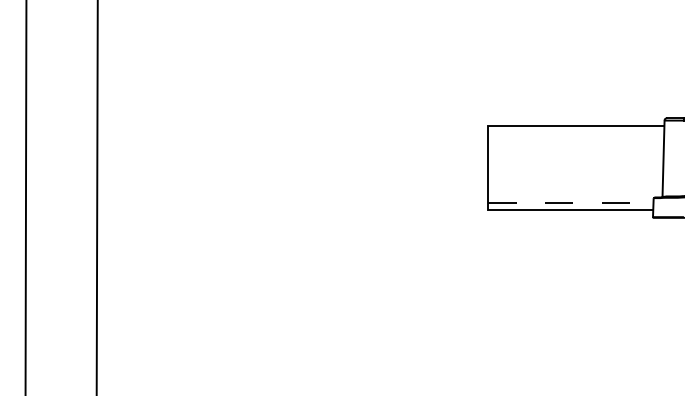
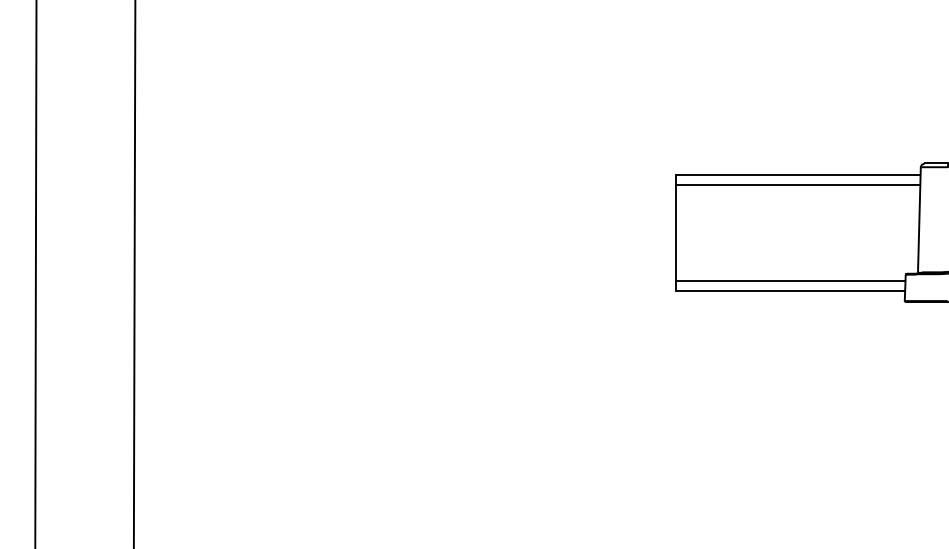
line: (576, 133) -> (798, 185), added
line: (570, 202) -> (790, 280), dashed -> solid

